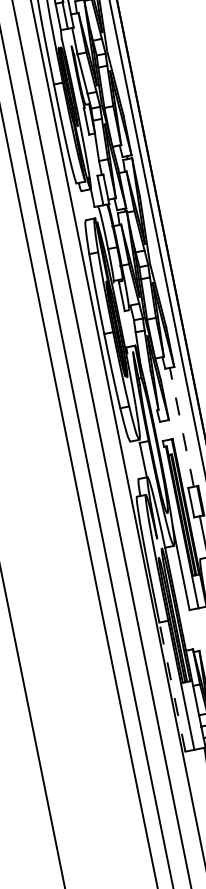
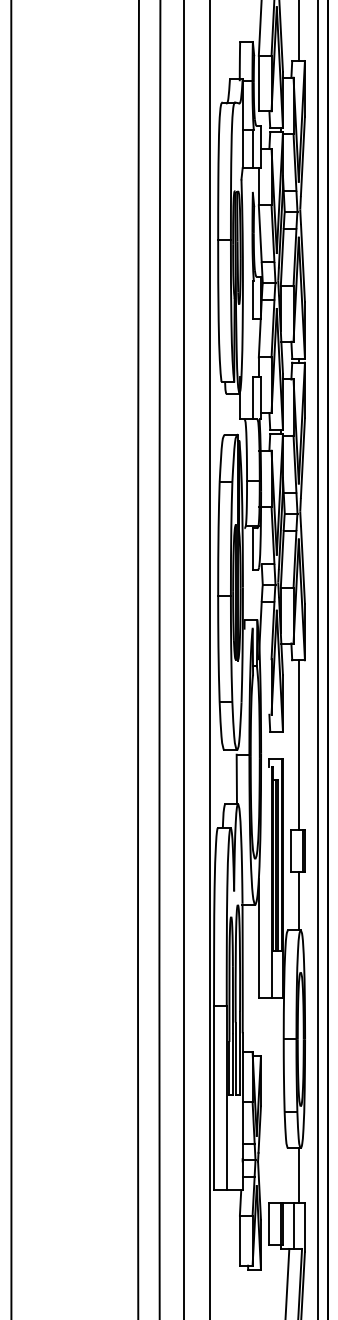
line: (181, 427) -> (298, 745), dashed -> solid
line: (172, 687) -> (214, 1098), dashed -> solid

